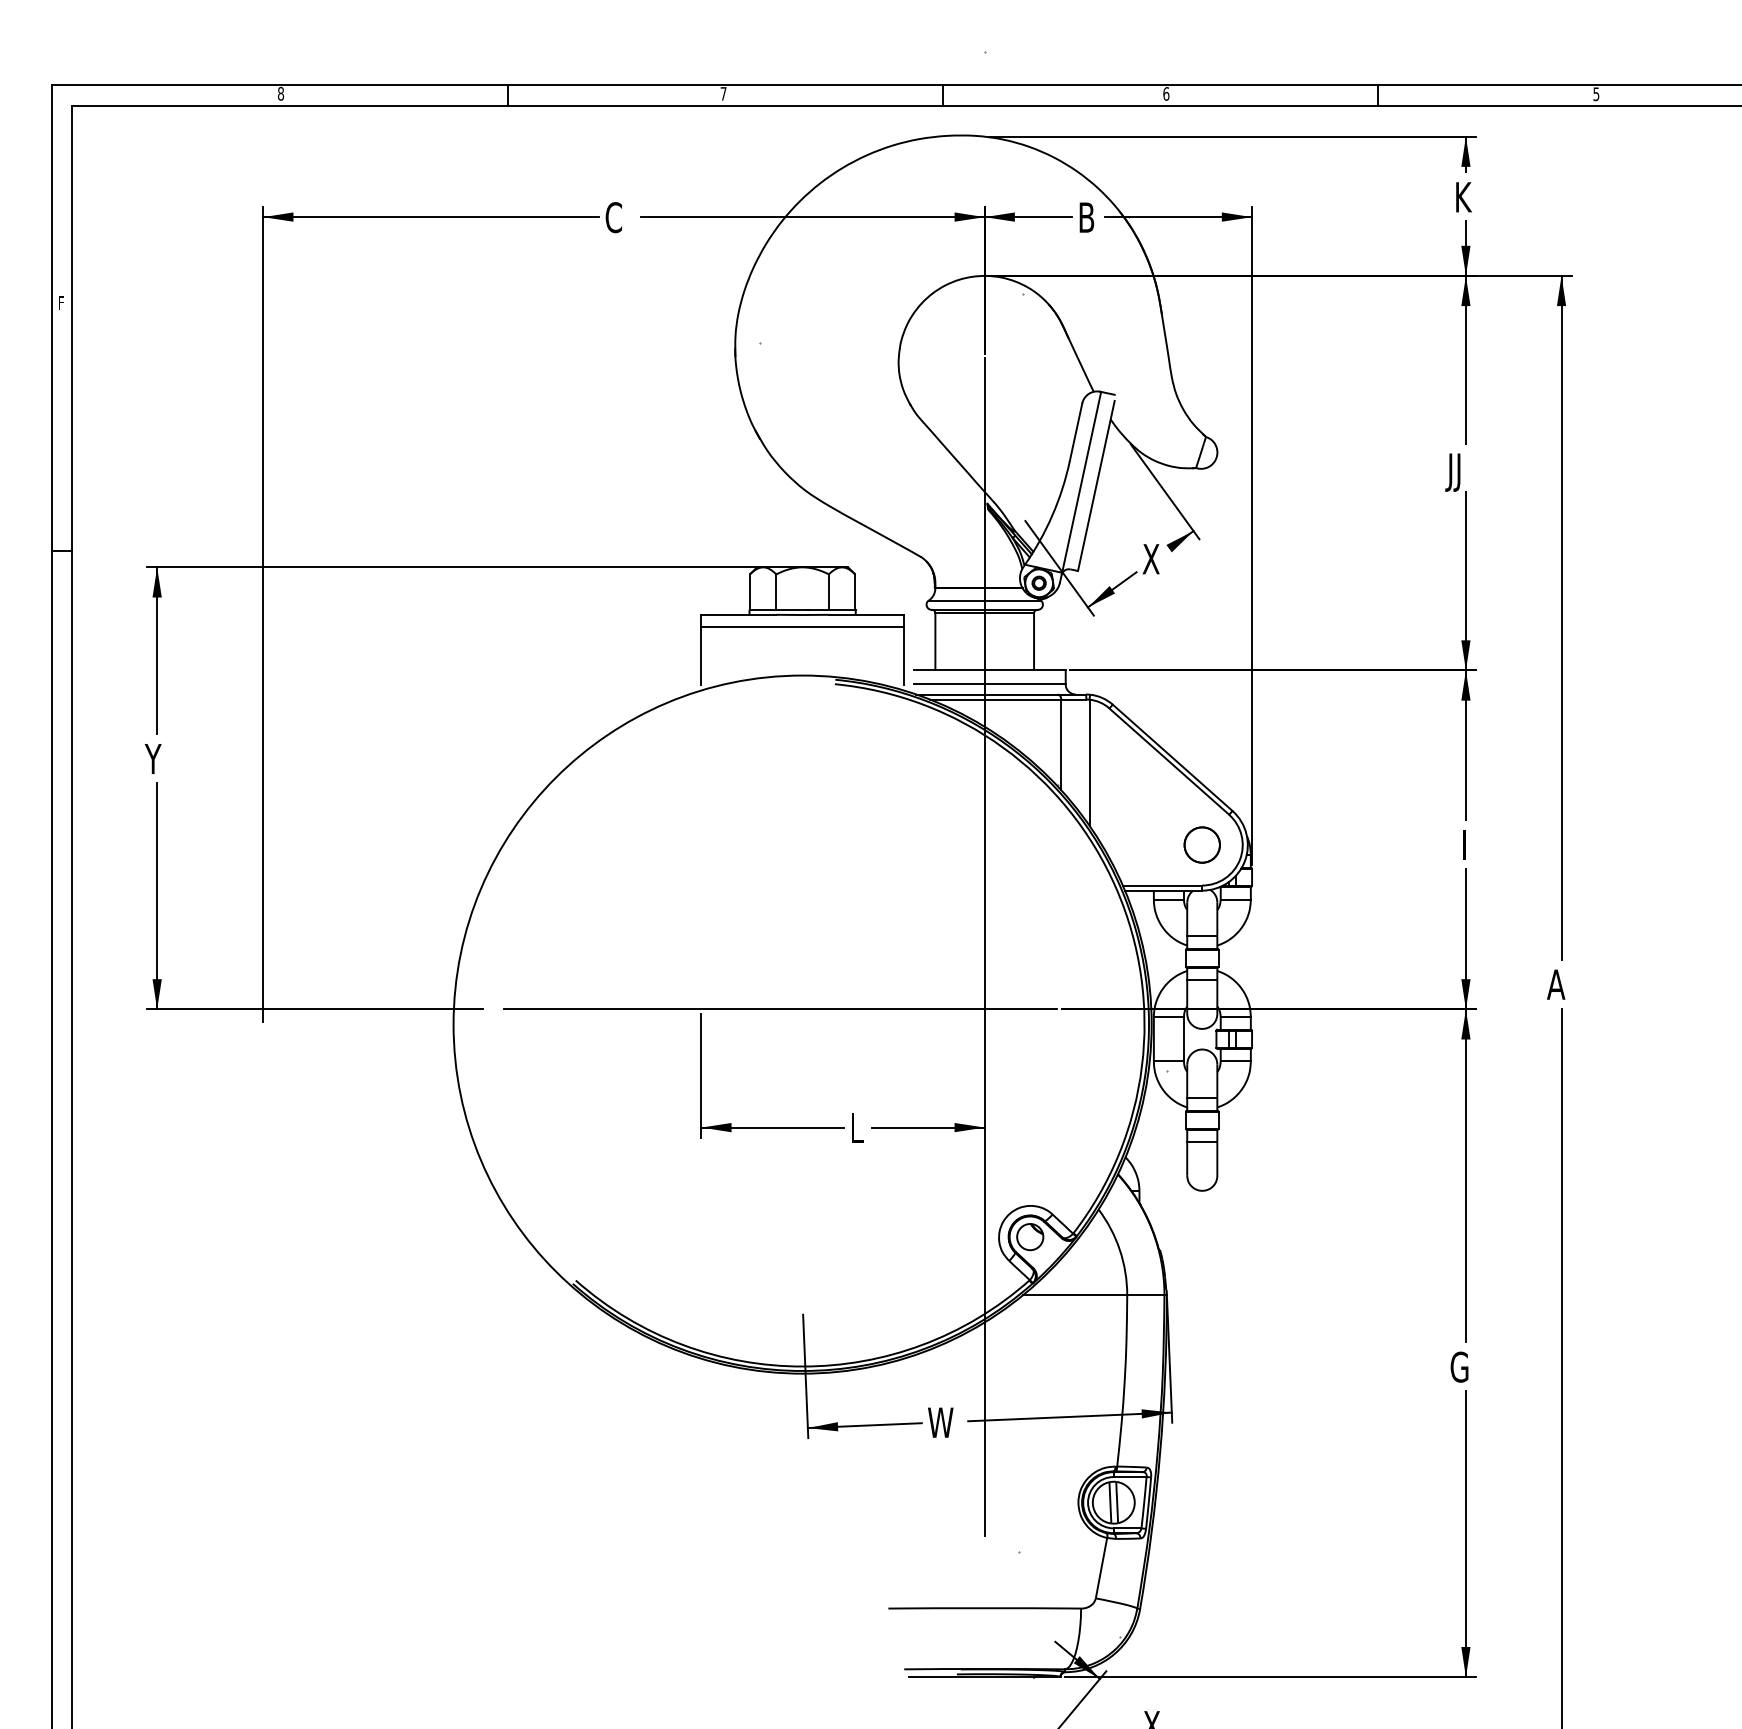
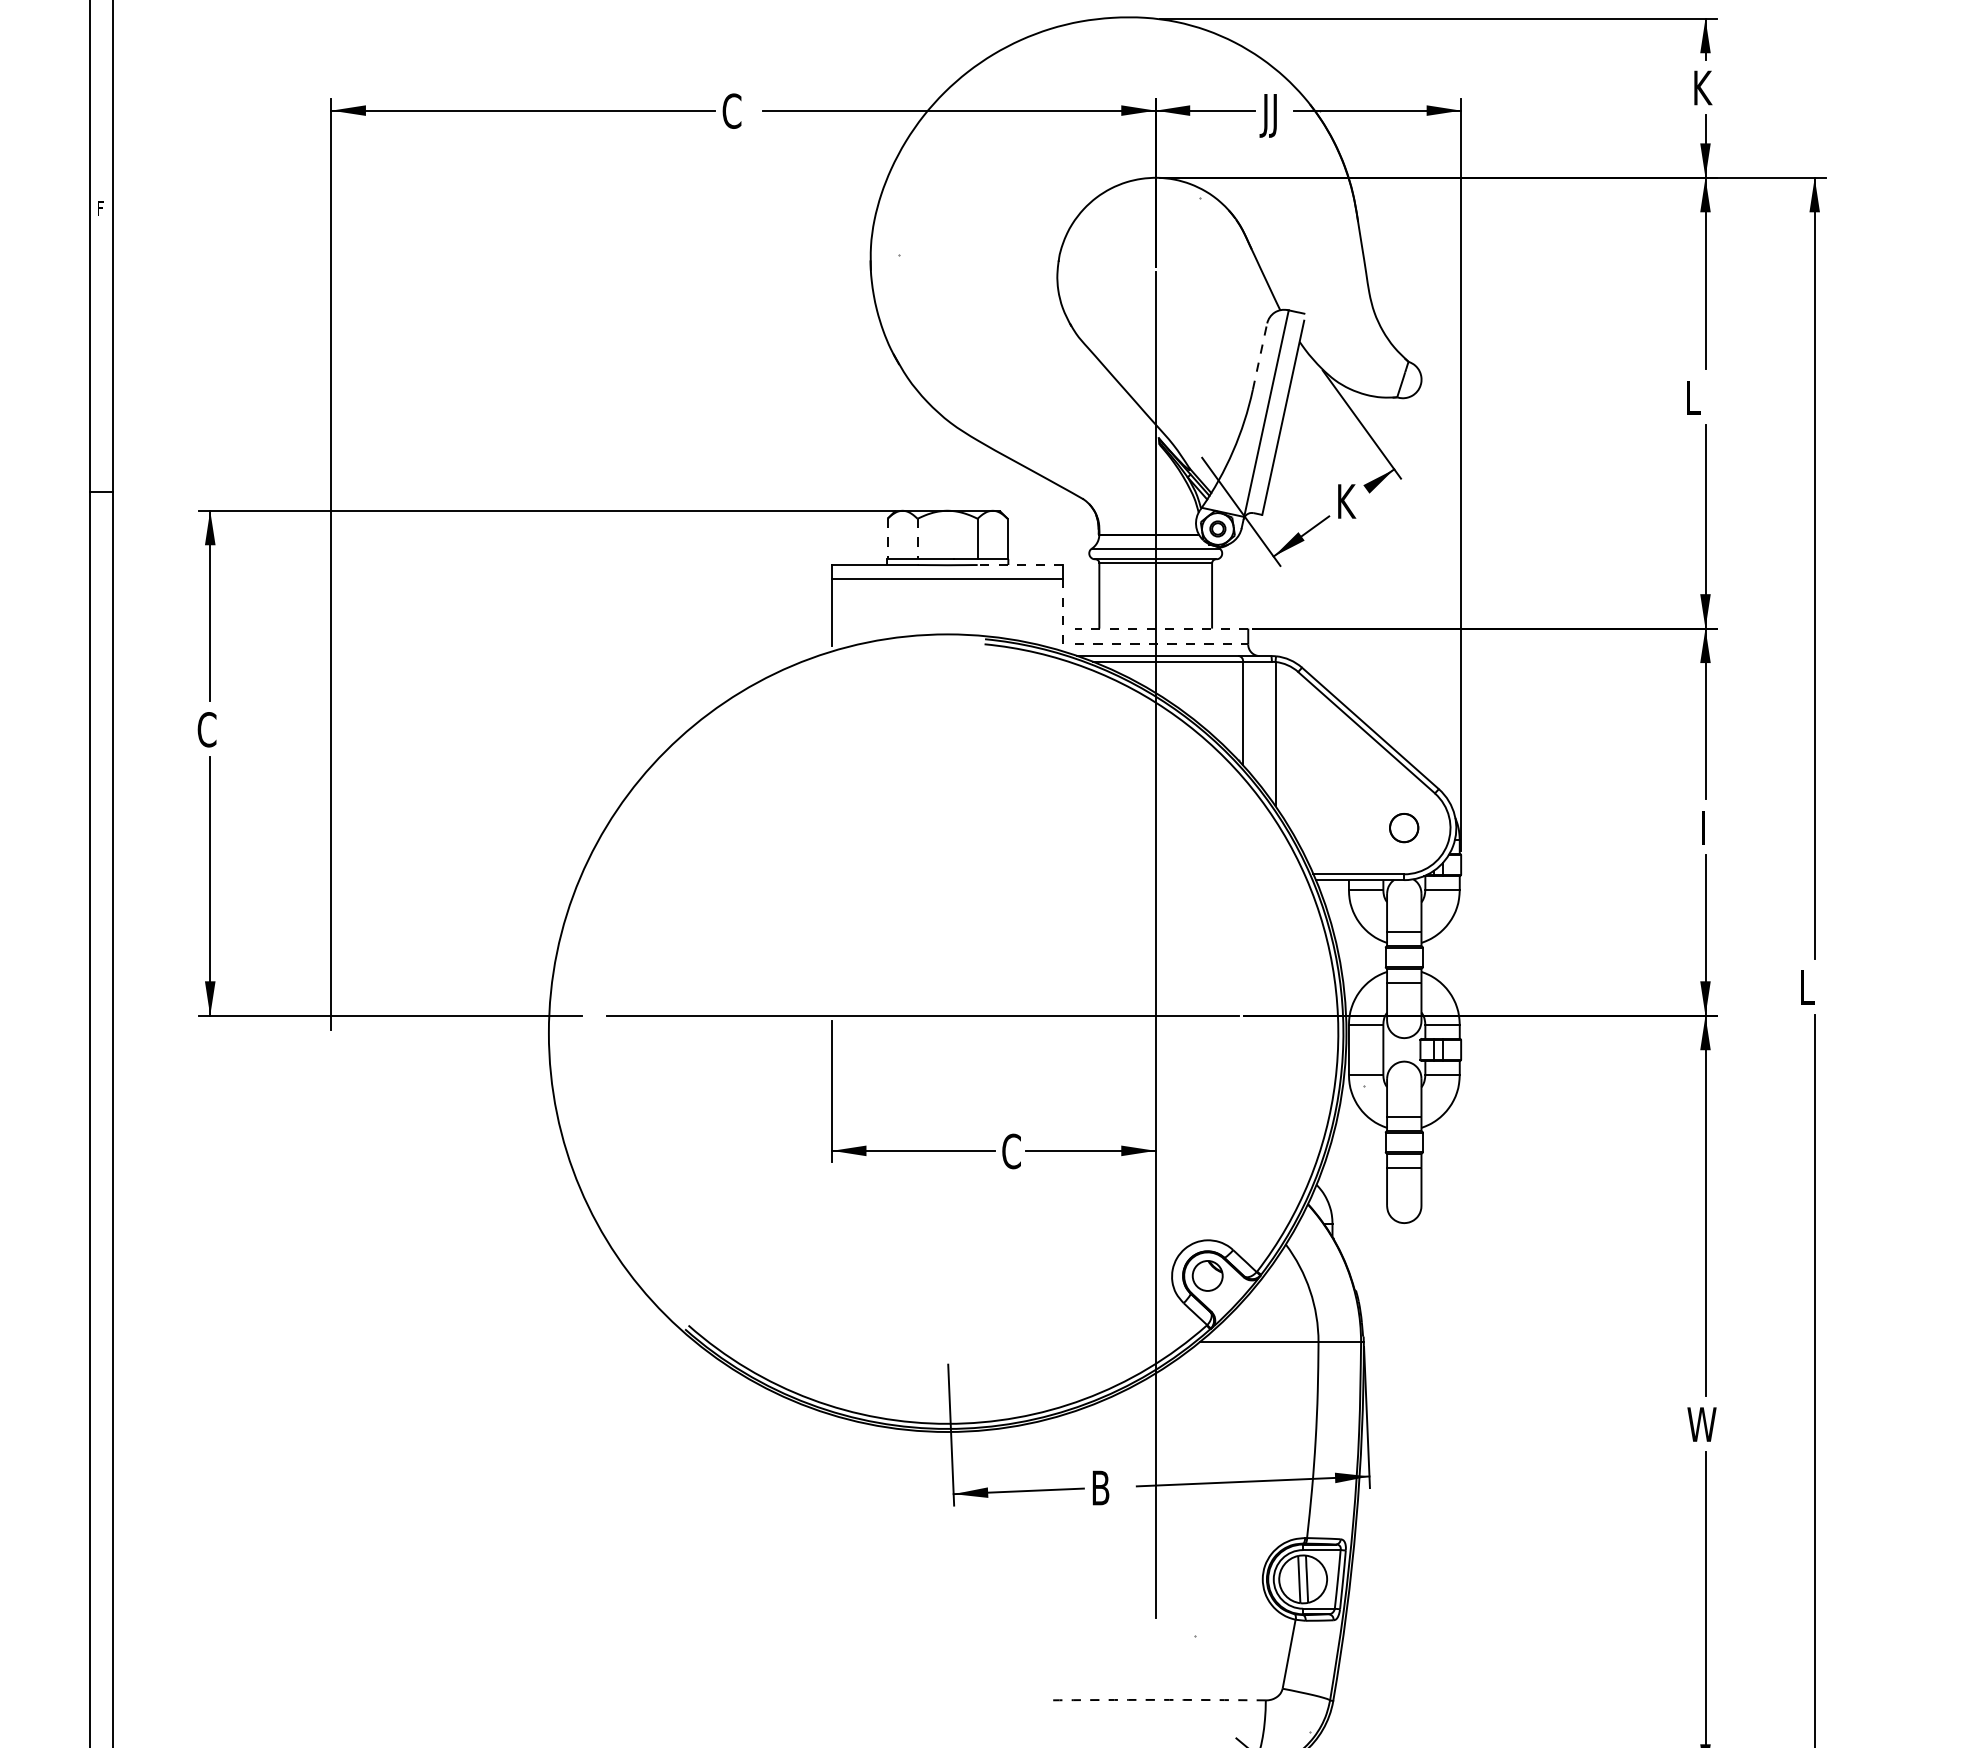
text: (1084, 221) -> (1269, 115), B -> JJ
line: (1076, 432) -> (1260, 356), solid -> dashed
text: (1453, 472) -> (1691, 402), JJ -> L
text: (1151, 559) -> (1346, 501), X -> K
line: (750, 592) -> (888, 539), solid -> dashed
line: (776, 592) -> (917, 539), solid -> dashed
line: (865, 614) -> (1019, 564), solid -> dashed
line: (903, 656) -> (1062, 612), solid -> dashed
line: (989, 670) -> (1161, 628), solid -> dashed
line: (989, 684) -> (1161, 644), solid -> dashed
text: (153, 758) -> (206, 729), Y -> C
circle: (1201, 844) -> (1403, 827), size x0.7
text: (1556, 984) -> (1808, 987), A -> L
text: (858, 1127) -> (1011, 1150), L -> C
text: (1462, 1366) -> (1701, 1423), G -> W
text: (940, 1422) -> (1105, 1487), W -> B
arc: (984, 1608) -> (1155, 1700), solid -> dashed

